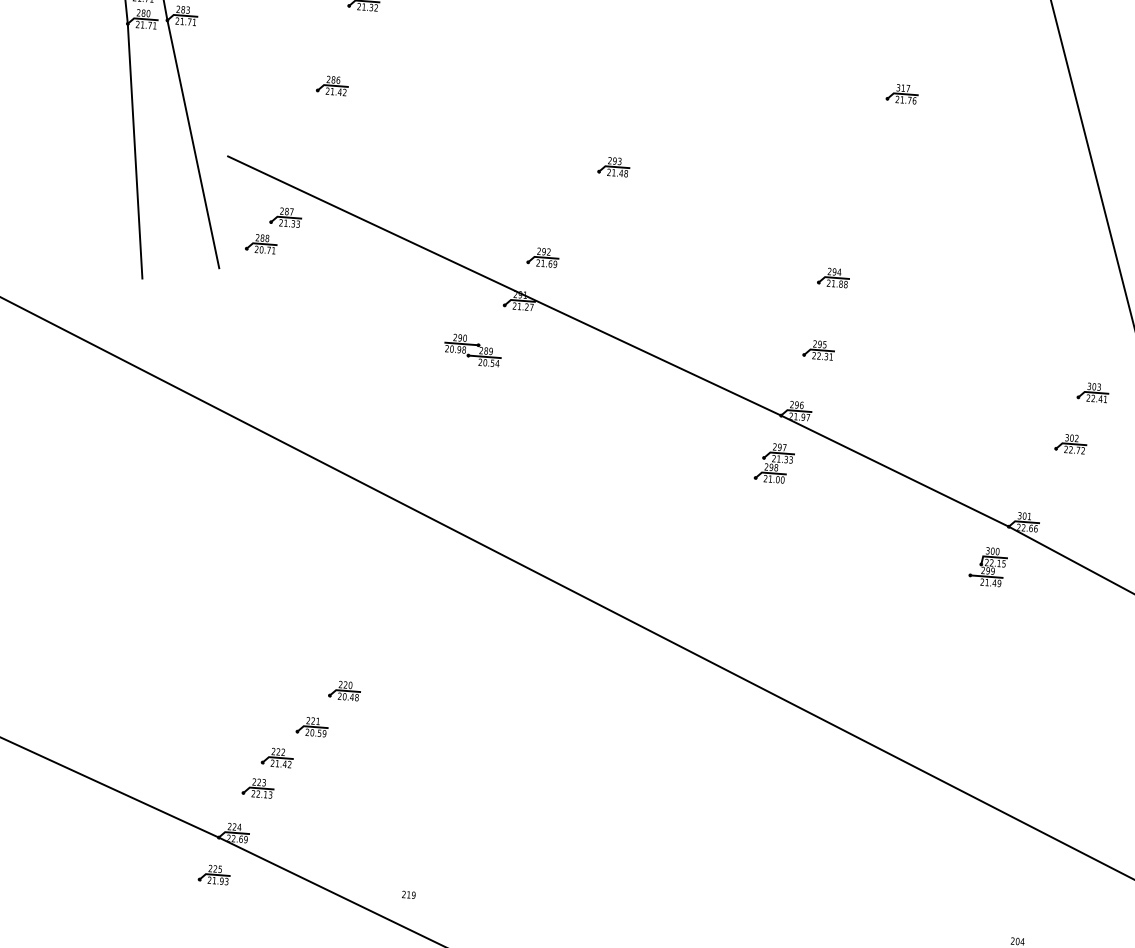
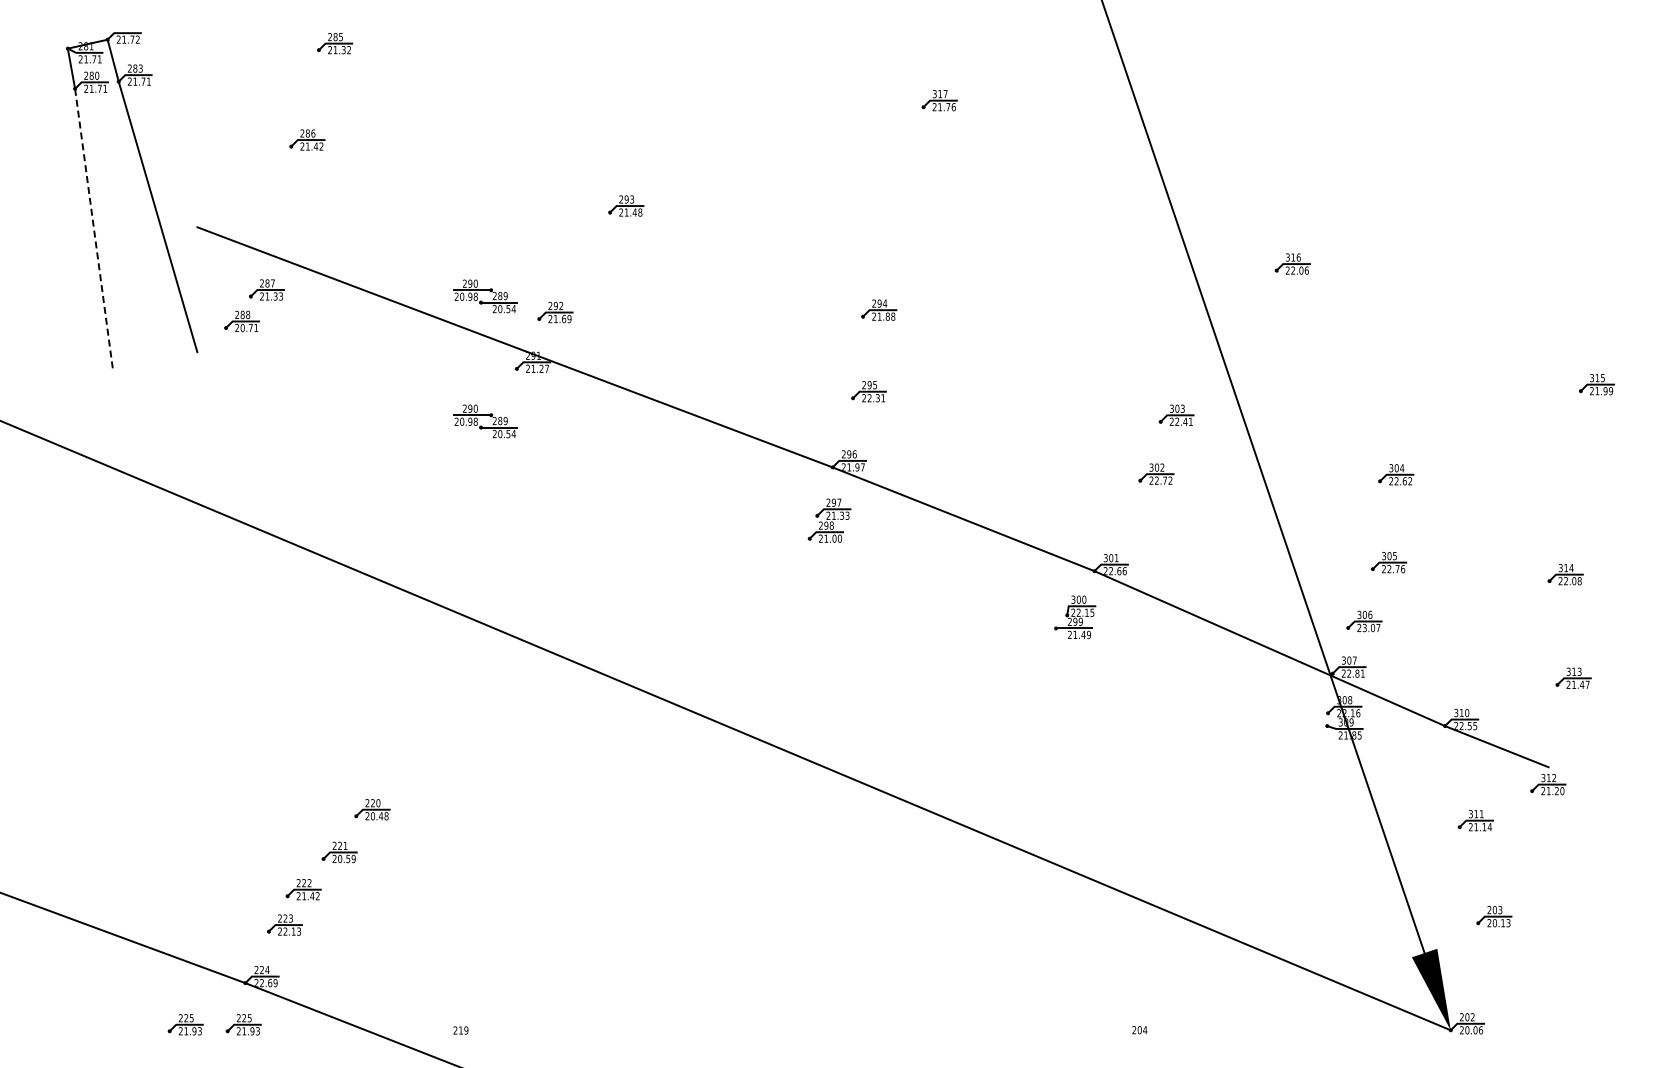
line: (135, 152) -> (94, 230), solid -> dashed
part: (481, 238) -> (485, 296), added
part: (162, 870) -> (185, 1024), added

